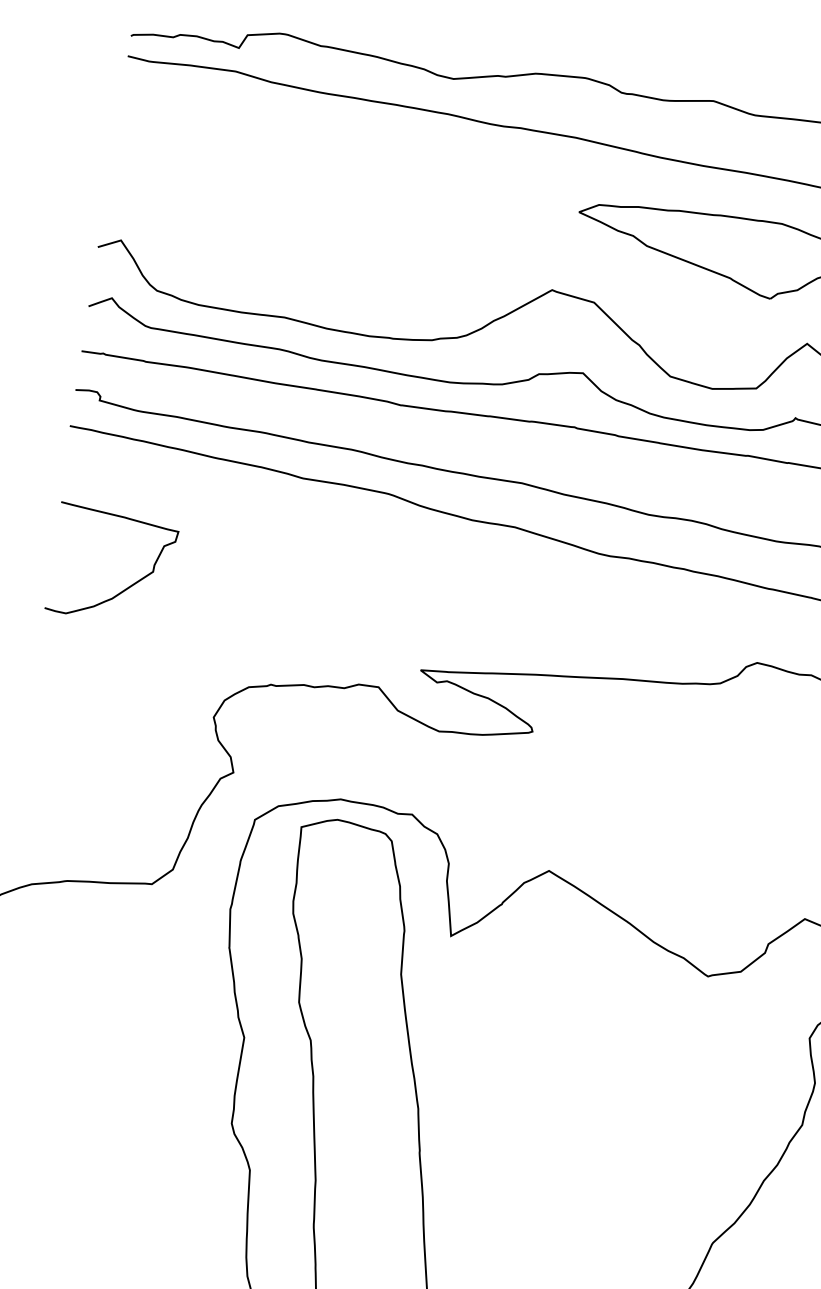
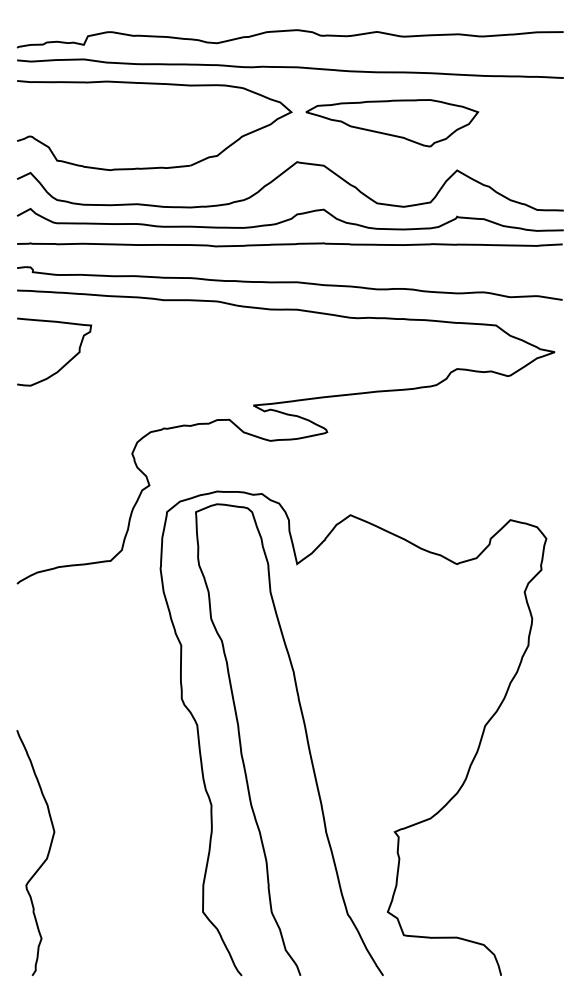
part: (342, 129) -> (154, 84), added
curve: (129, 585) -> (66, 362), moved

